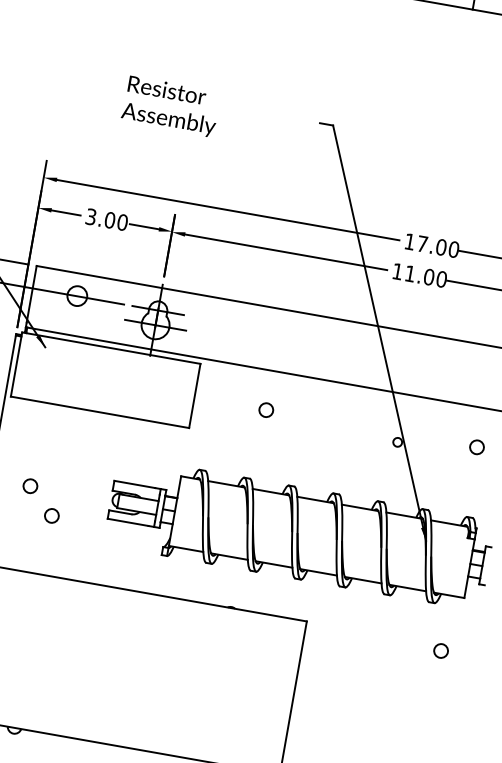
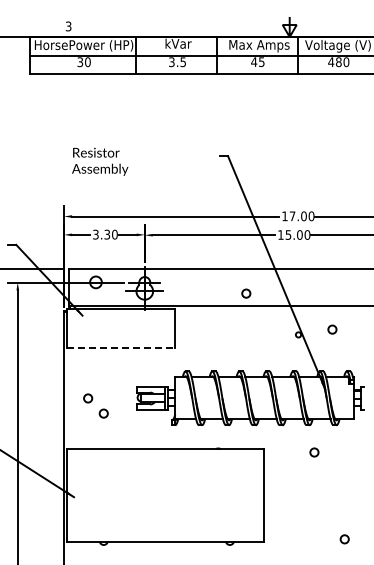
text: (171, 106) -> (100, 161), moved
text: (110, 220) -> (107, 234), 3.00 -> 3.30
text: (410, 272) -> (288, 234), 11.00 -> 15.00
circle: (266, 409) -> (246, 293), moved
line: (100, 413) -> (121, 348), solid -> dashed
circle: (477, 447) -> (332, 329), moved
circle: (441, 650) -> (314, 452), moved

